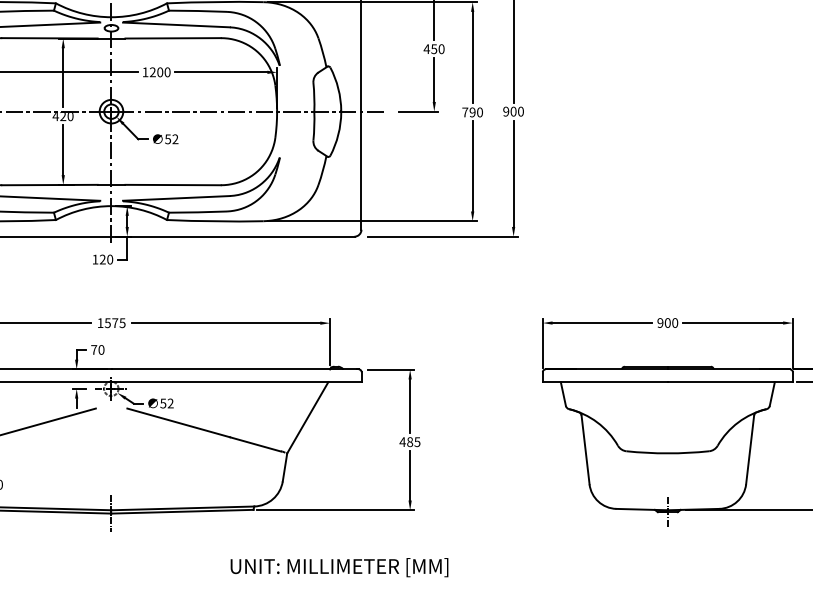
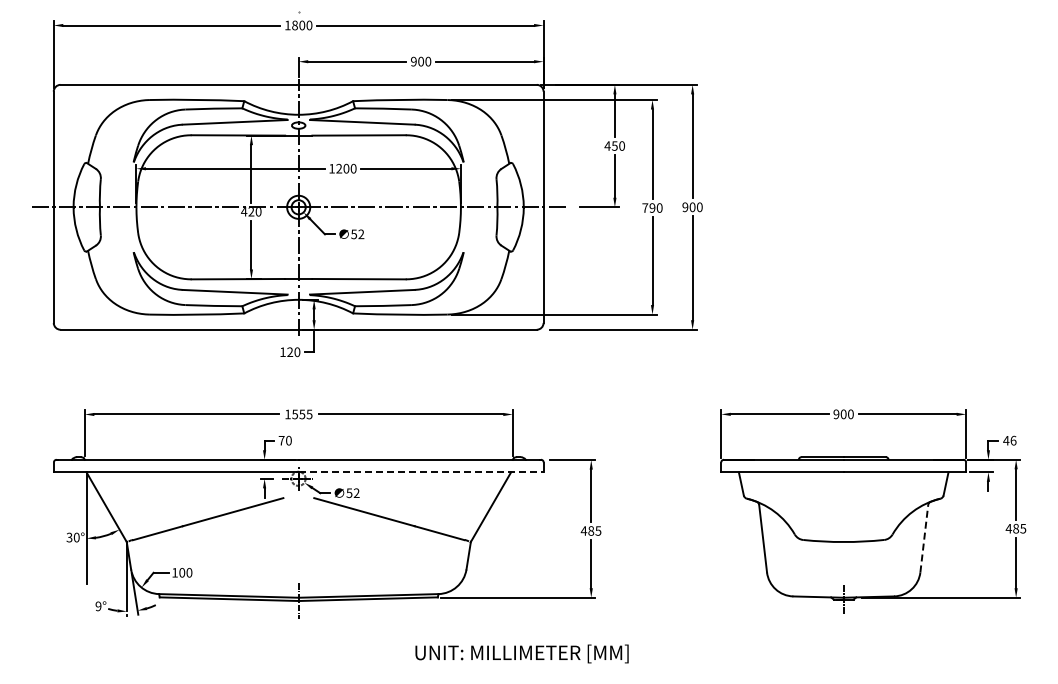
text: (115, 323) -> (302, 414), 1575 -> 1555
line: (236, 382) -> (421, 472), solid -> dashed
line: (750, 449) -> (924, 538), solid -> dashed

